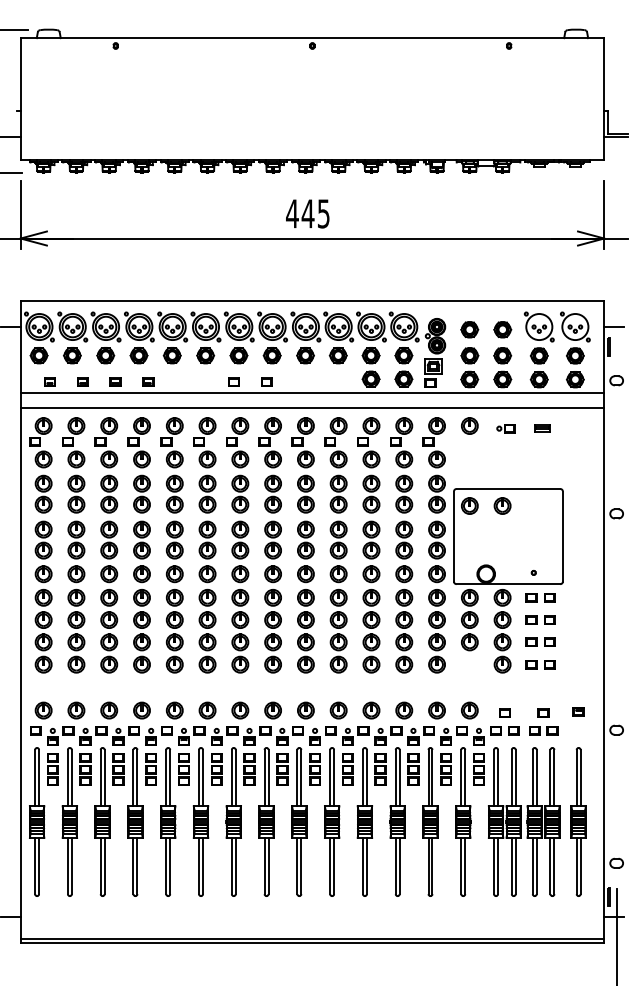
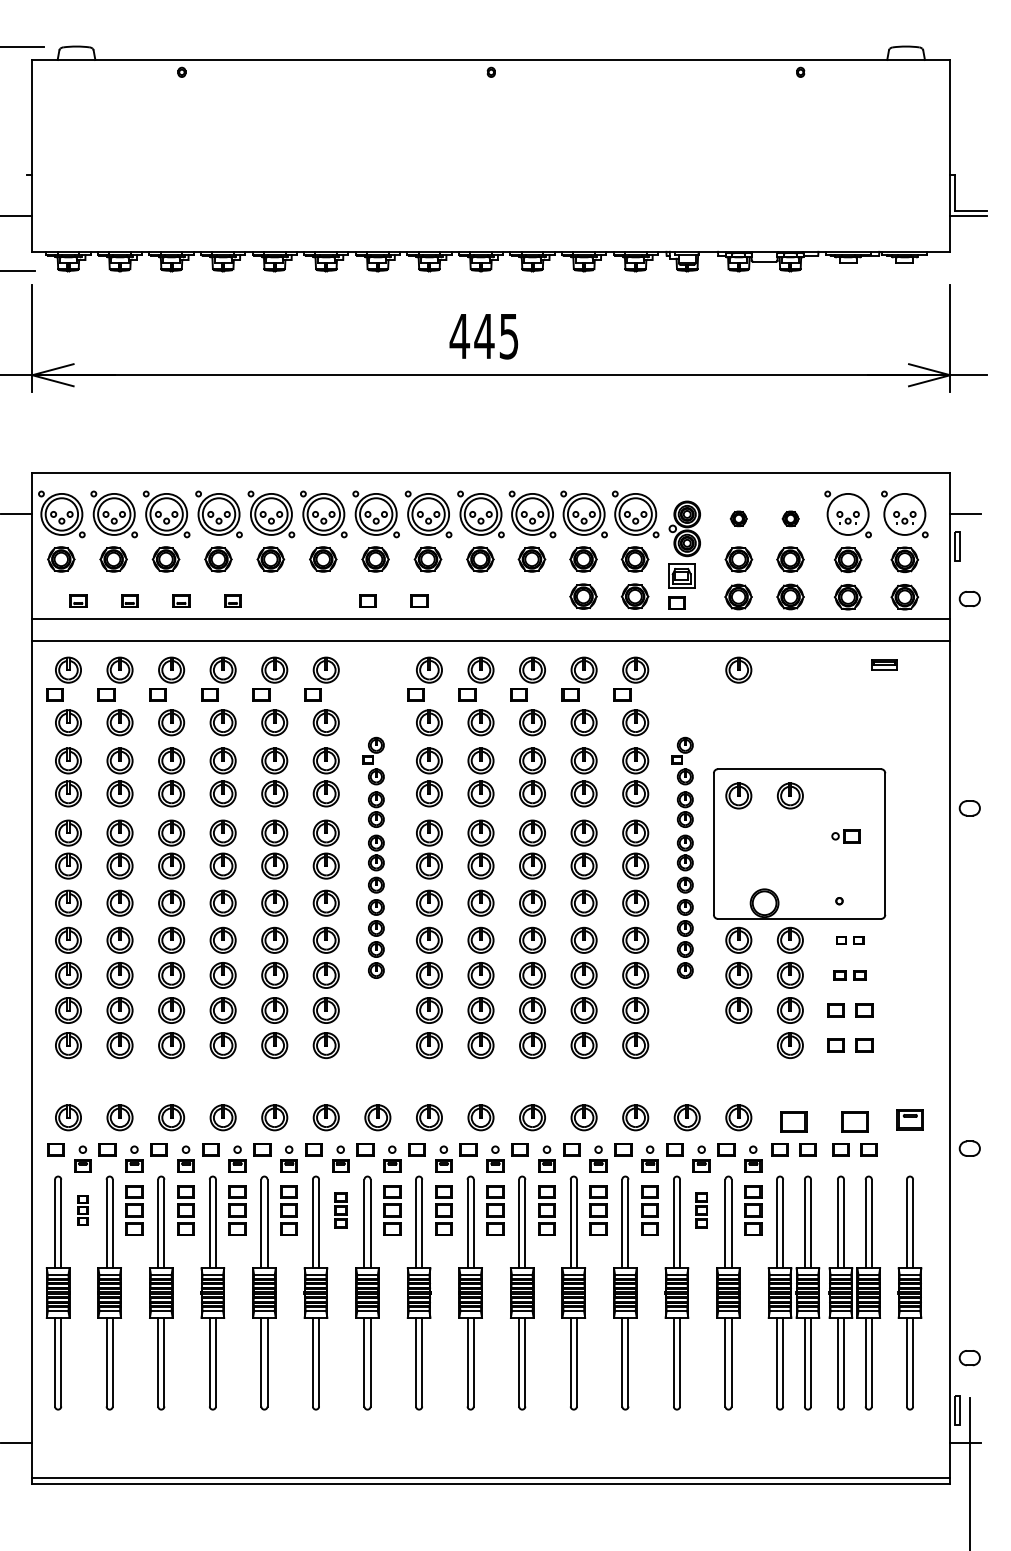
part: (469, 329) -> (738, 518), size x0.6
part: (502, 329) -> (790, 518), size x0.6
part: (505, 428) -> (845, 836), moved
part: (542, 428) -> (884, 664), moved
part: (237, 545) -> (373, 858), size x0.6
part: (433, 545) -> (681, 858), size x0.6
part: (540, 597) -> (849, 939), size x0.6
part: (540, 619) -> (849, 974), size x0.7
part: (578, 711) -> (909, 1119), size x1.6
part: (504, 712) -> (793, 1120), size x1.6
part: (543, 712) -> (854, 1120), size x1.6
part: (52, 769) -> (82, 1210), size x0.6
part: (216, 769) -> (340, 1210), size x0.7
part: (445, 769) -> (700, 1210), size x0.7

